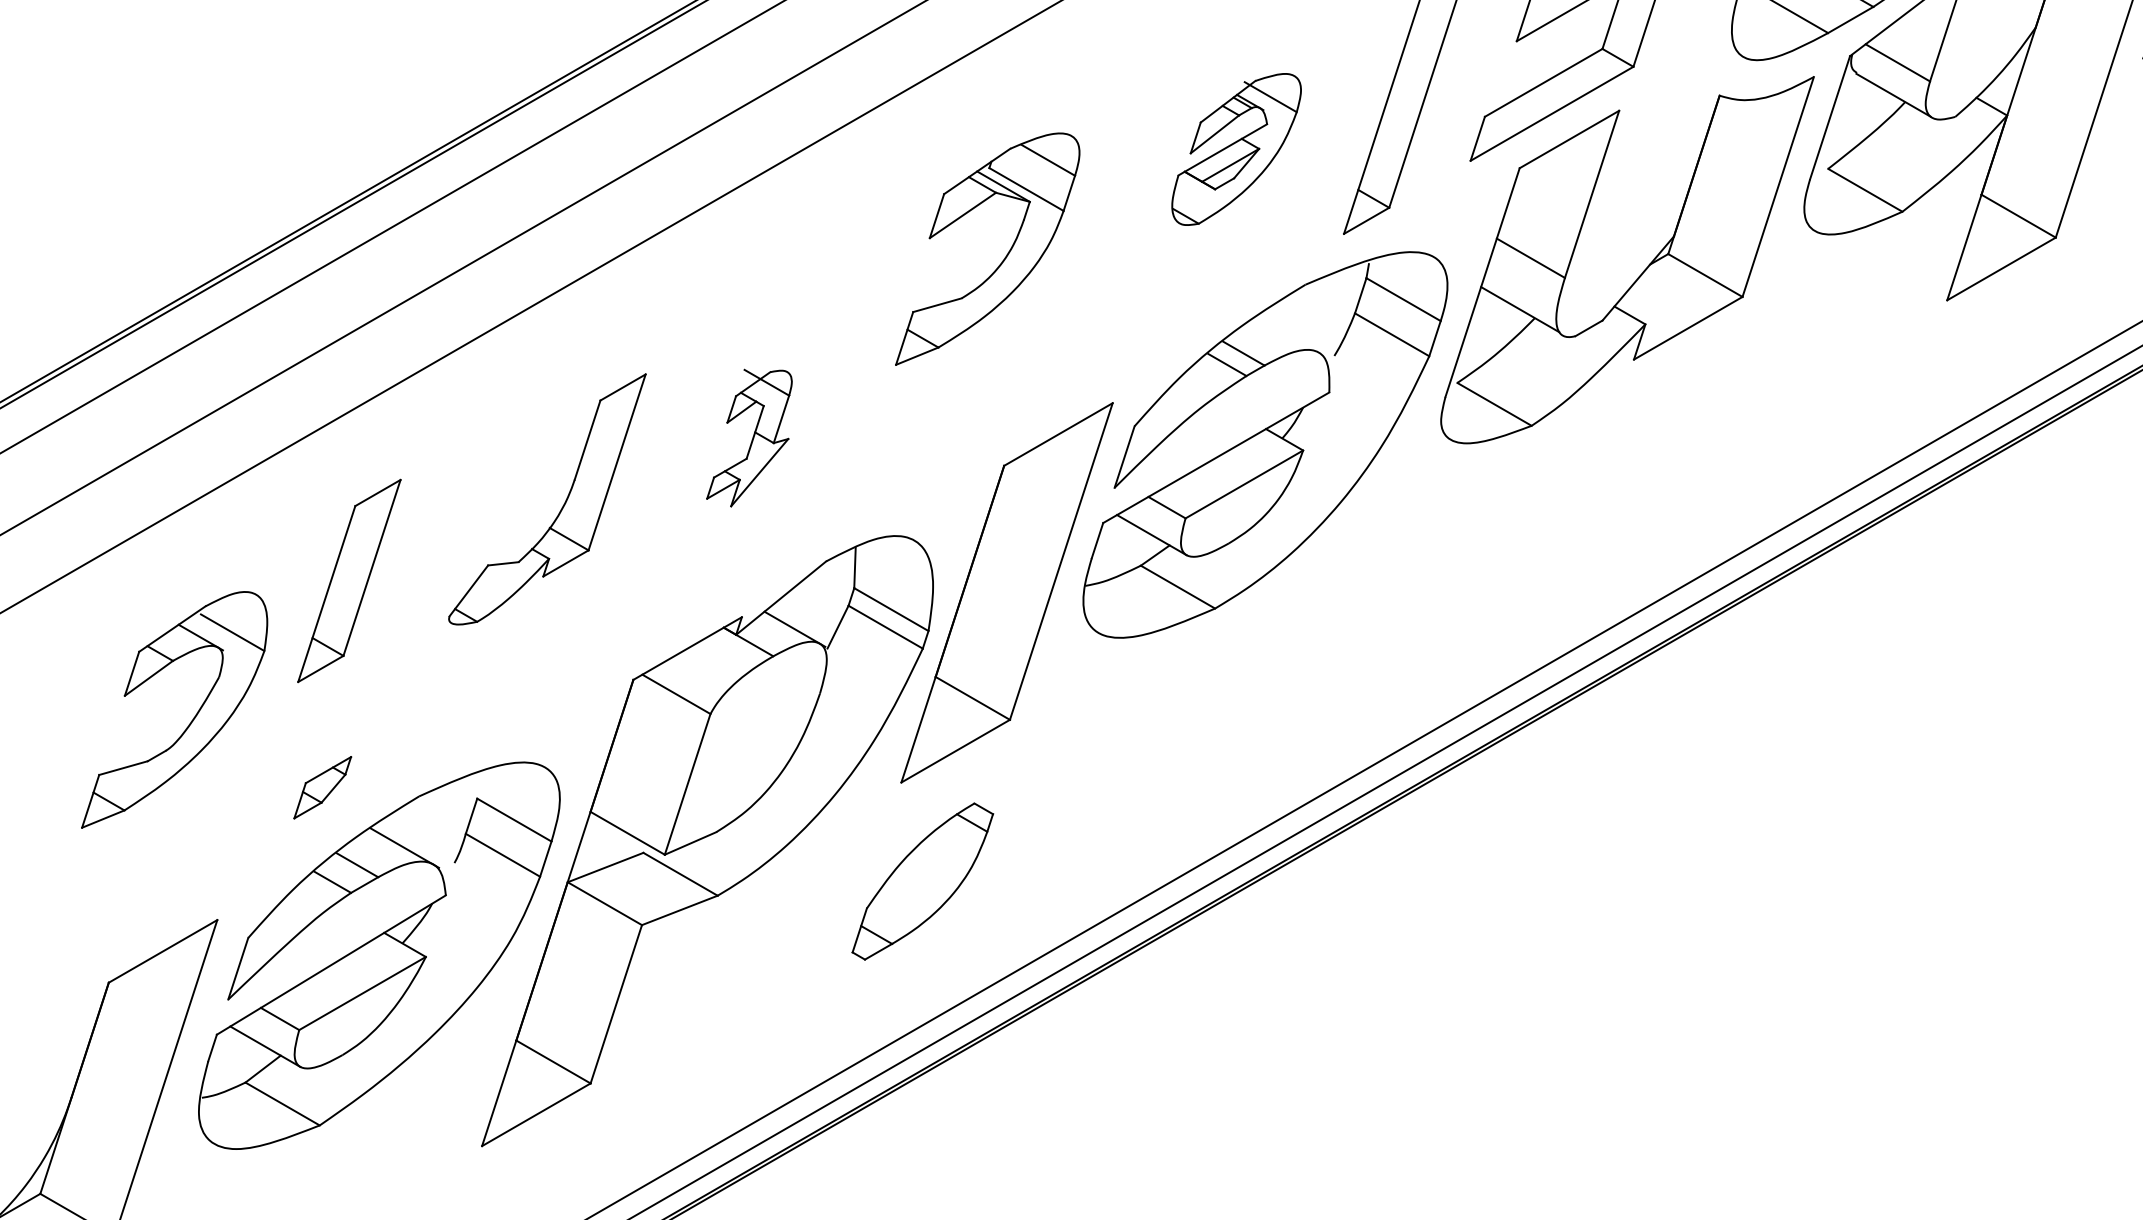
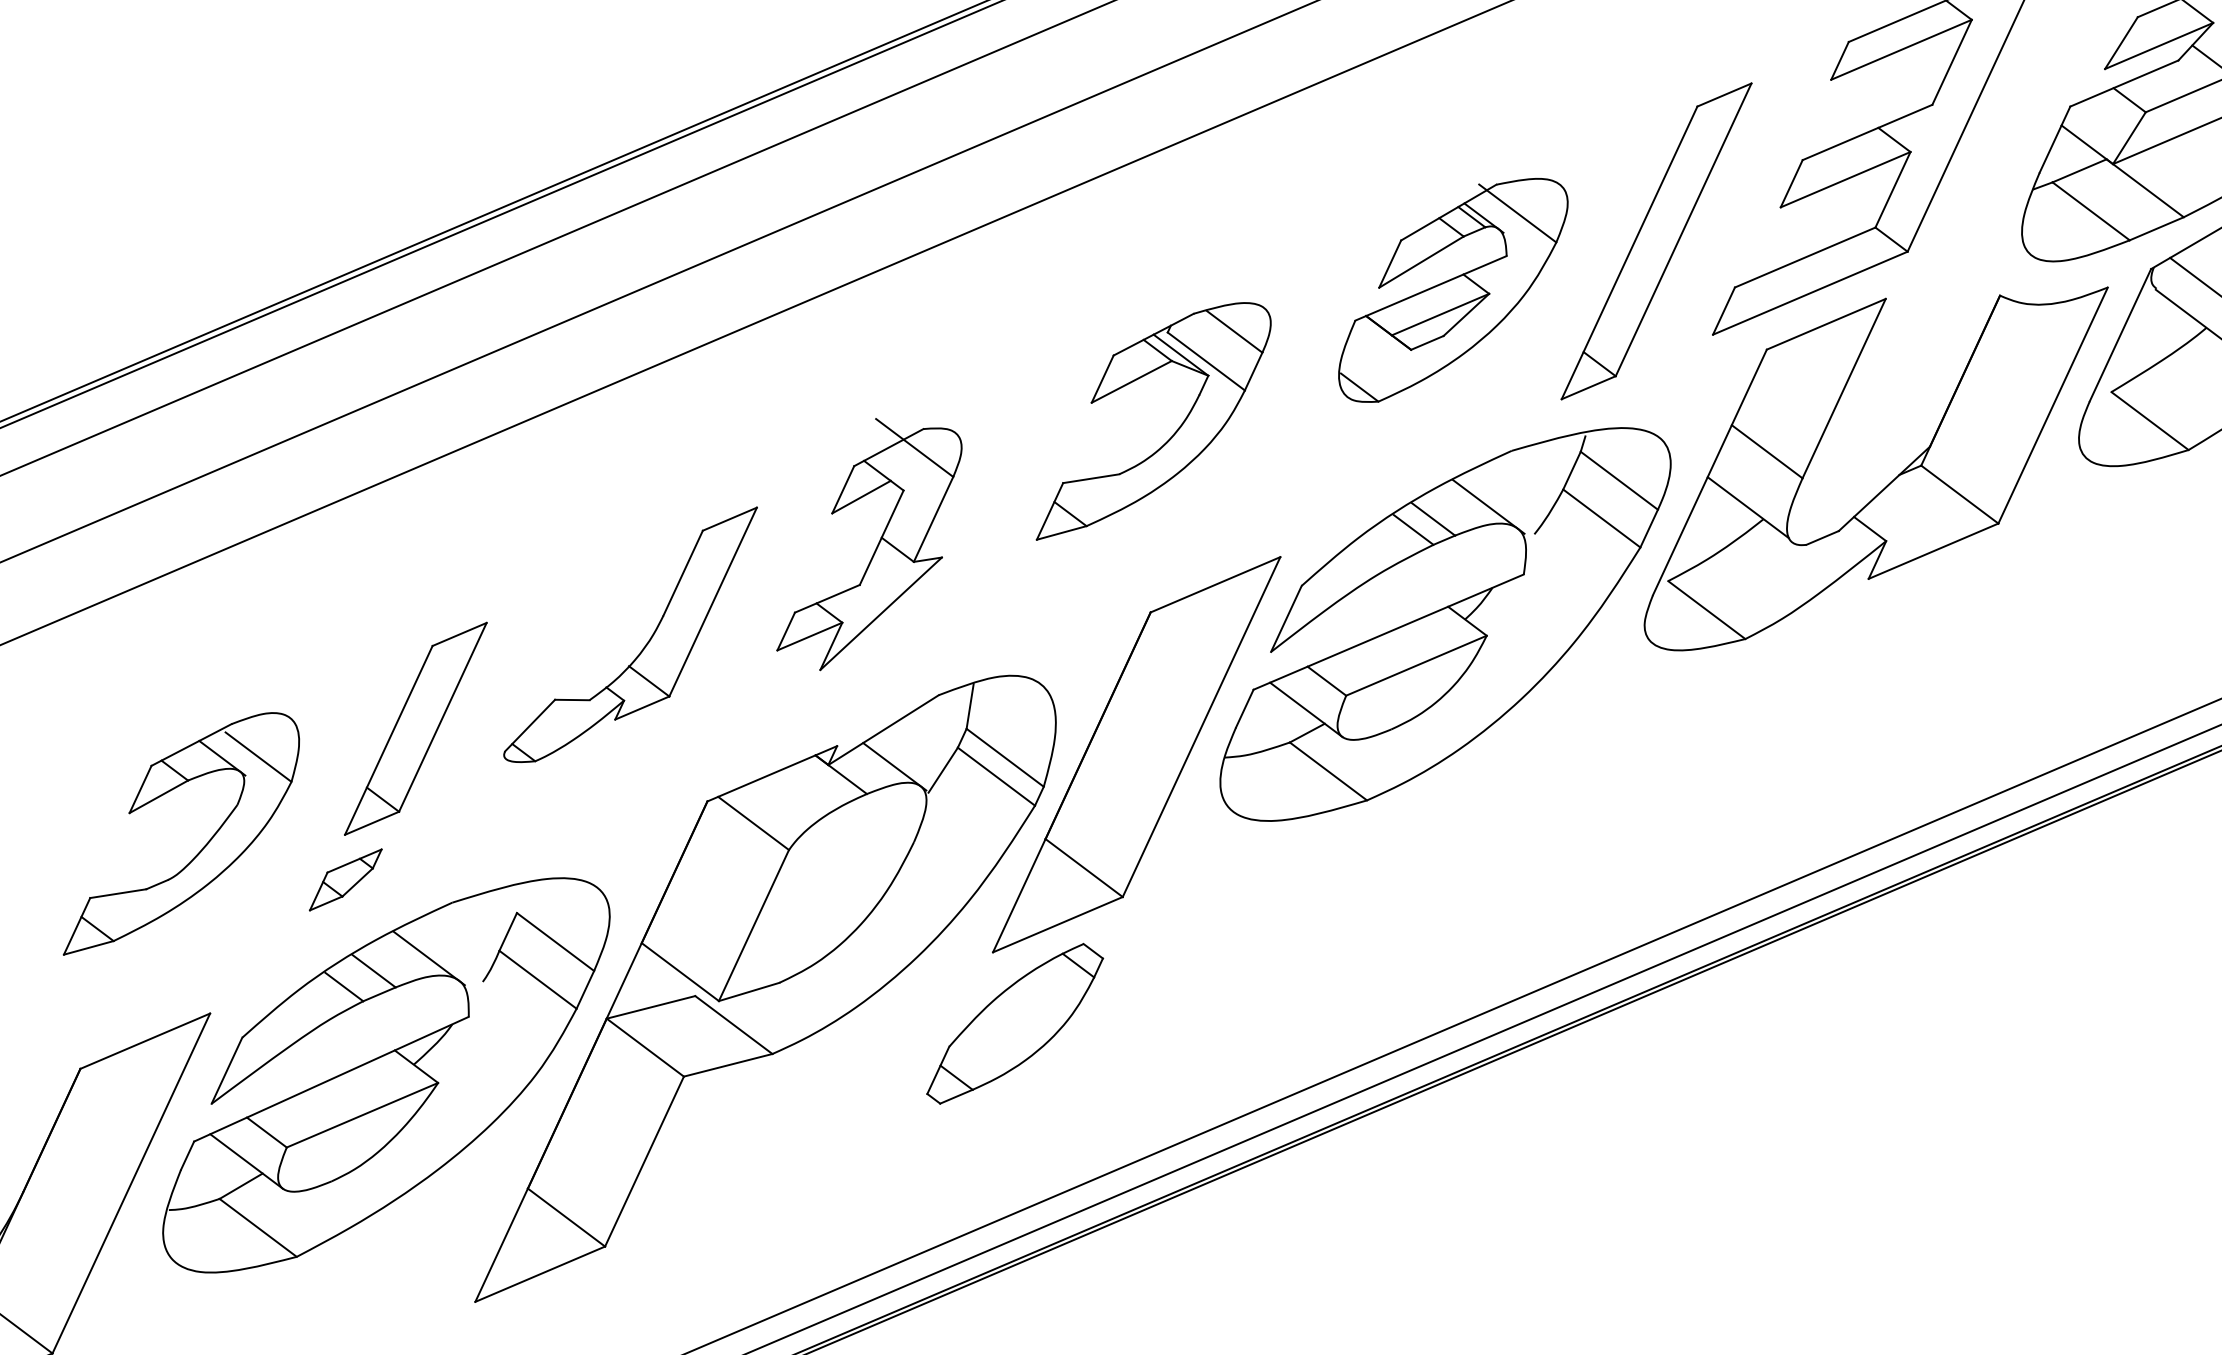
part: (1236, 149) -> (1452, 290), size x1.43
part: (1001, 261) -> (1168, 438), moved
line: (1290, 336) -> (1488, 506), added
part: (749, 437) -> (869, 546), size x1.67
part: (561, 507) -> (644, 644), moved
part: (349, 580) -> (416, 728), moved
part: (191, 720) -> (200, 849), moved
part: (922, 881) -> (1015, 1024), moved

